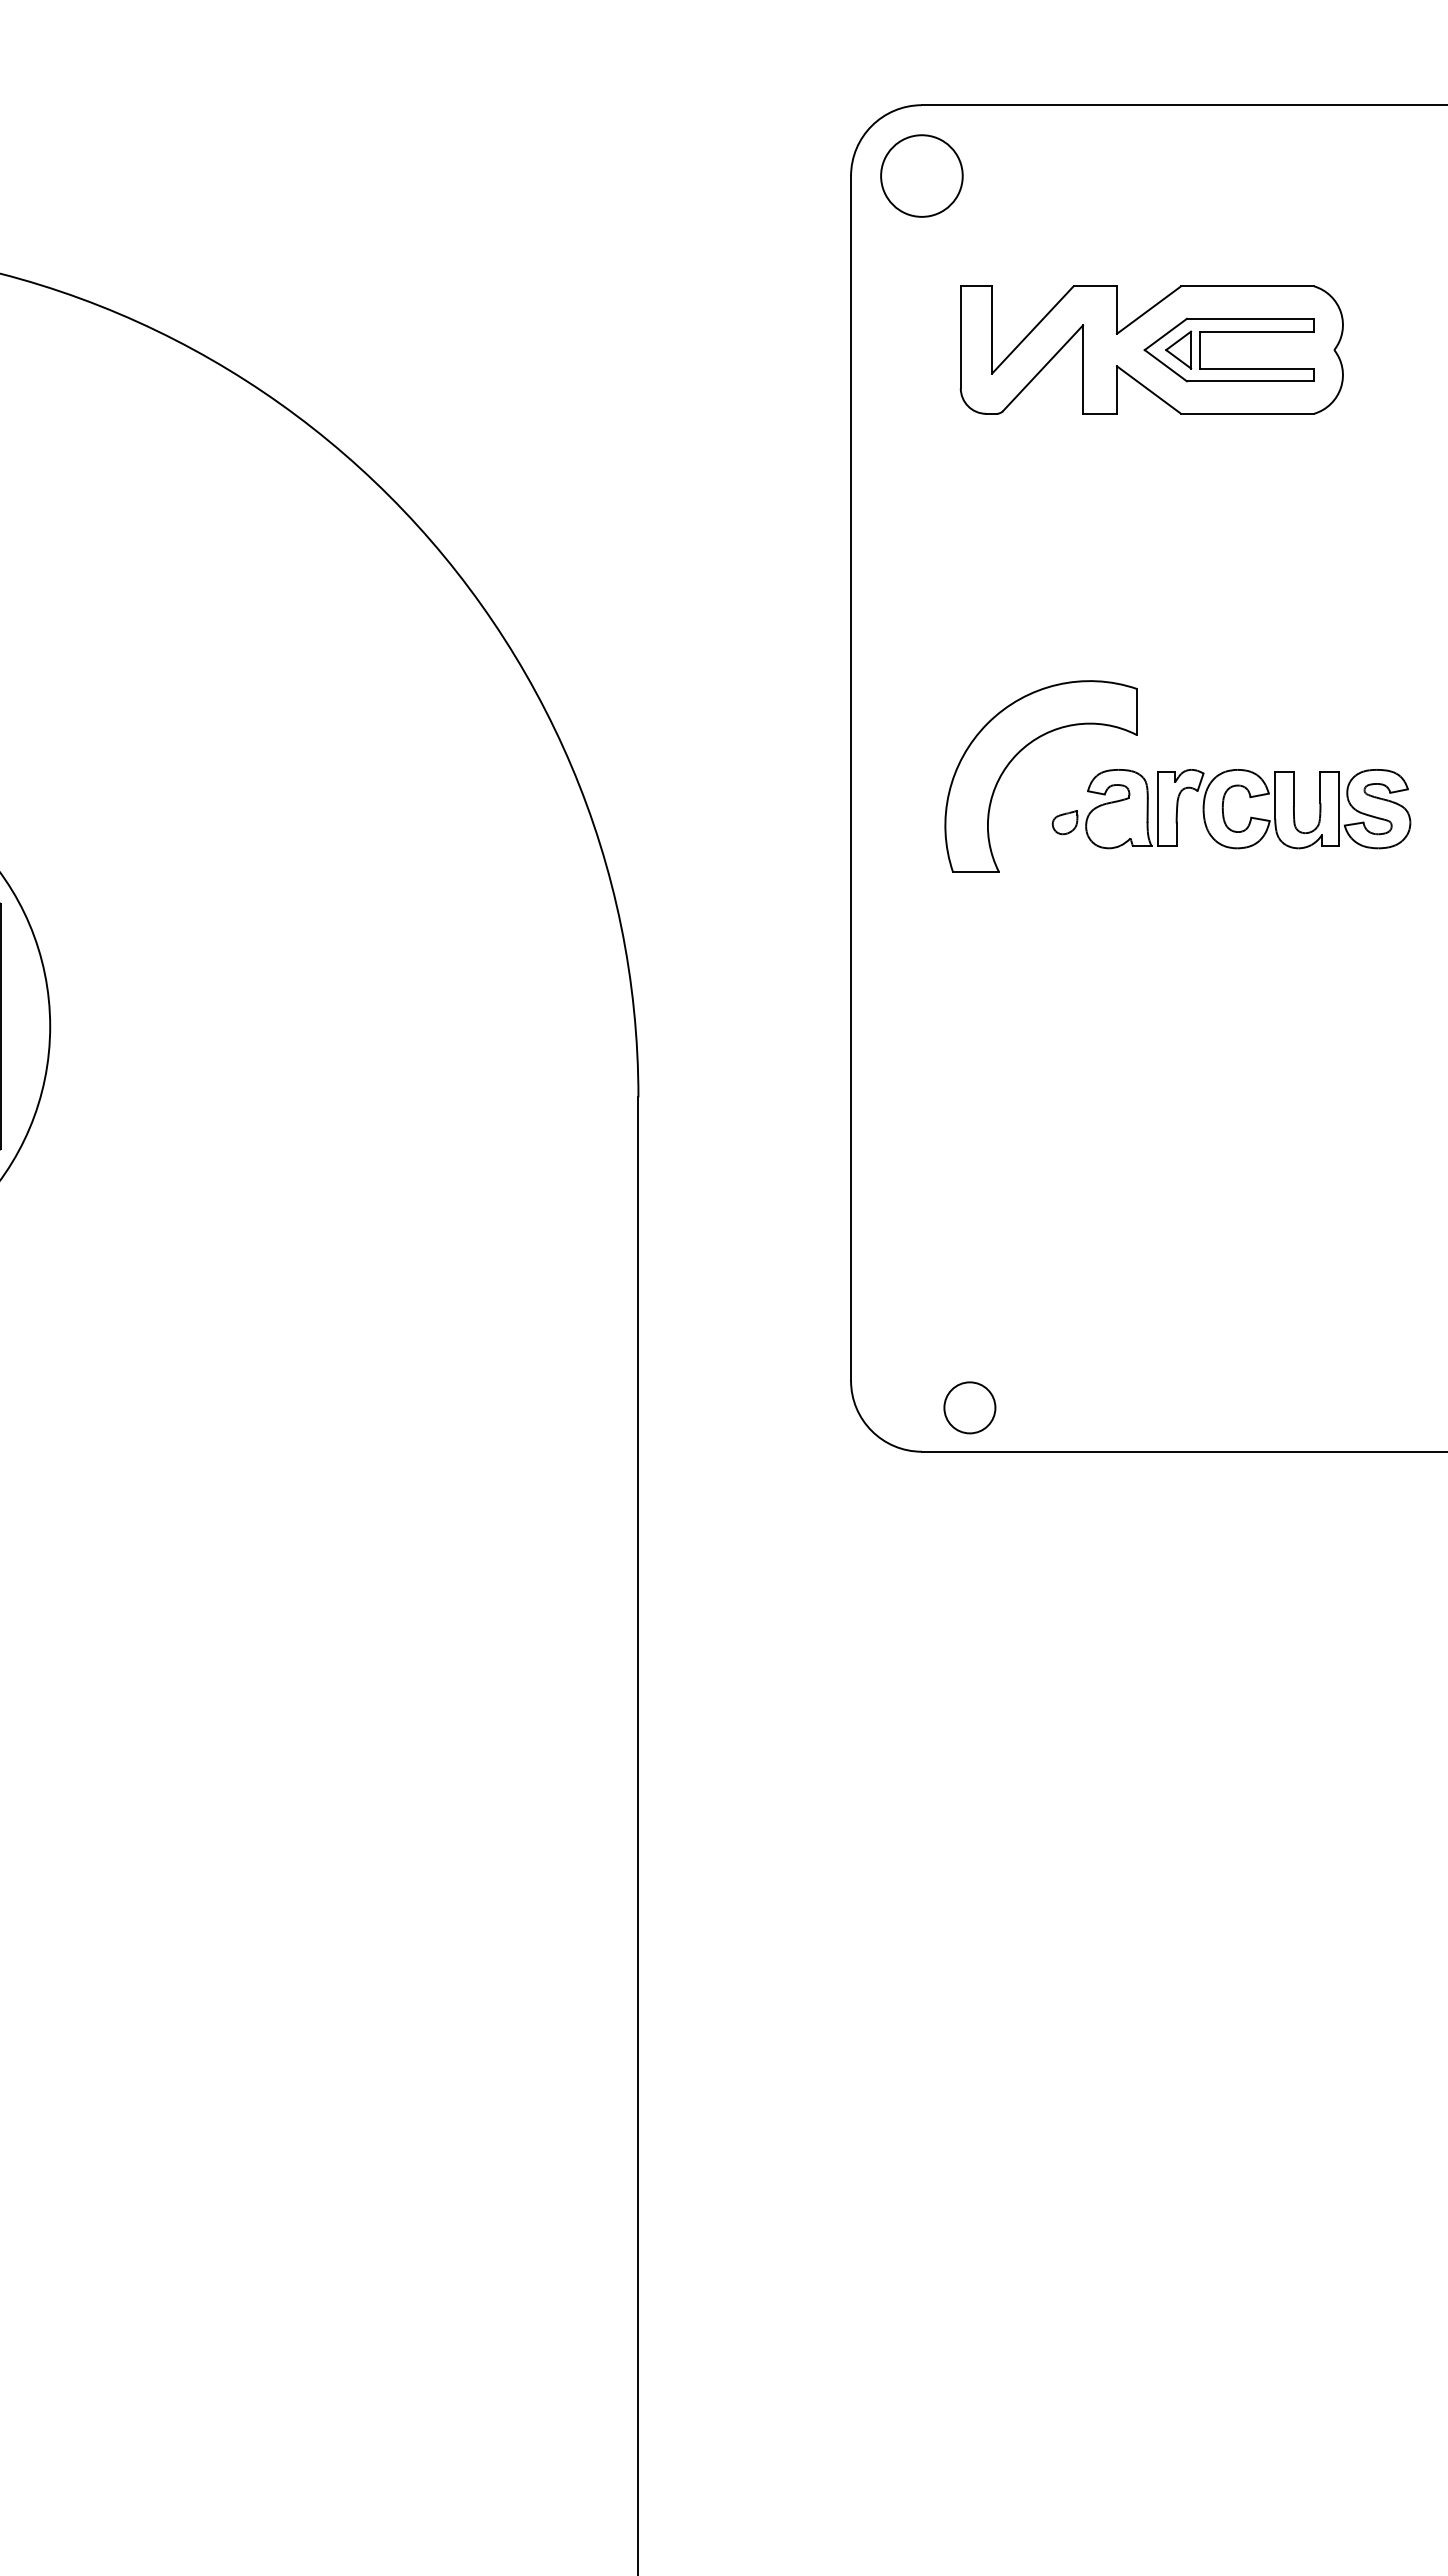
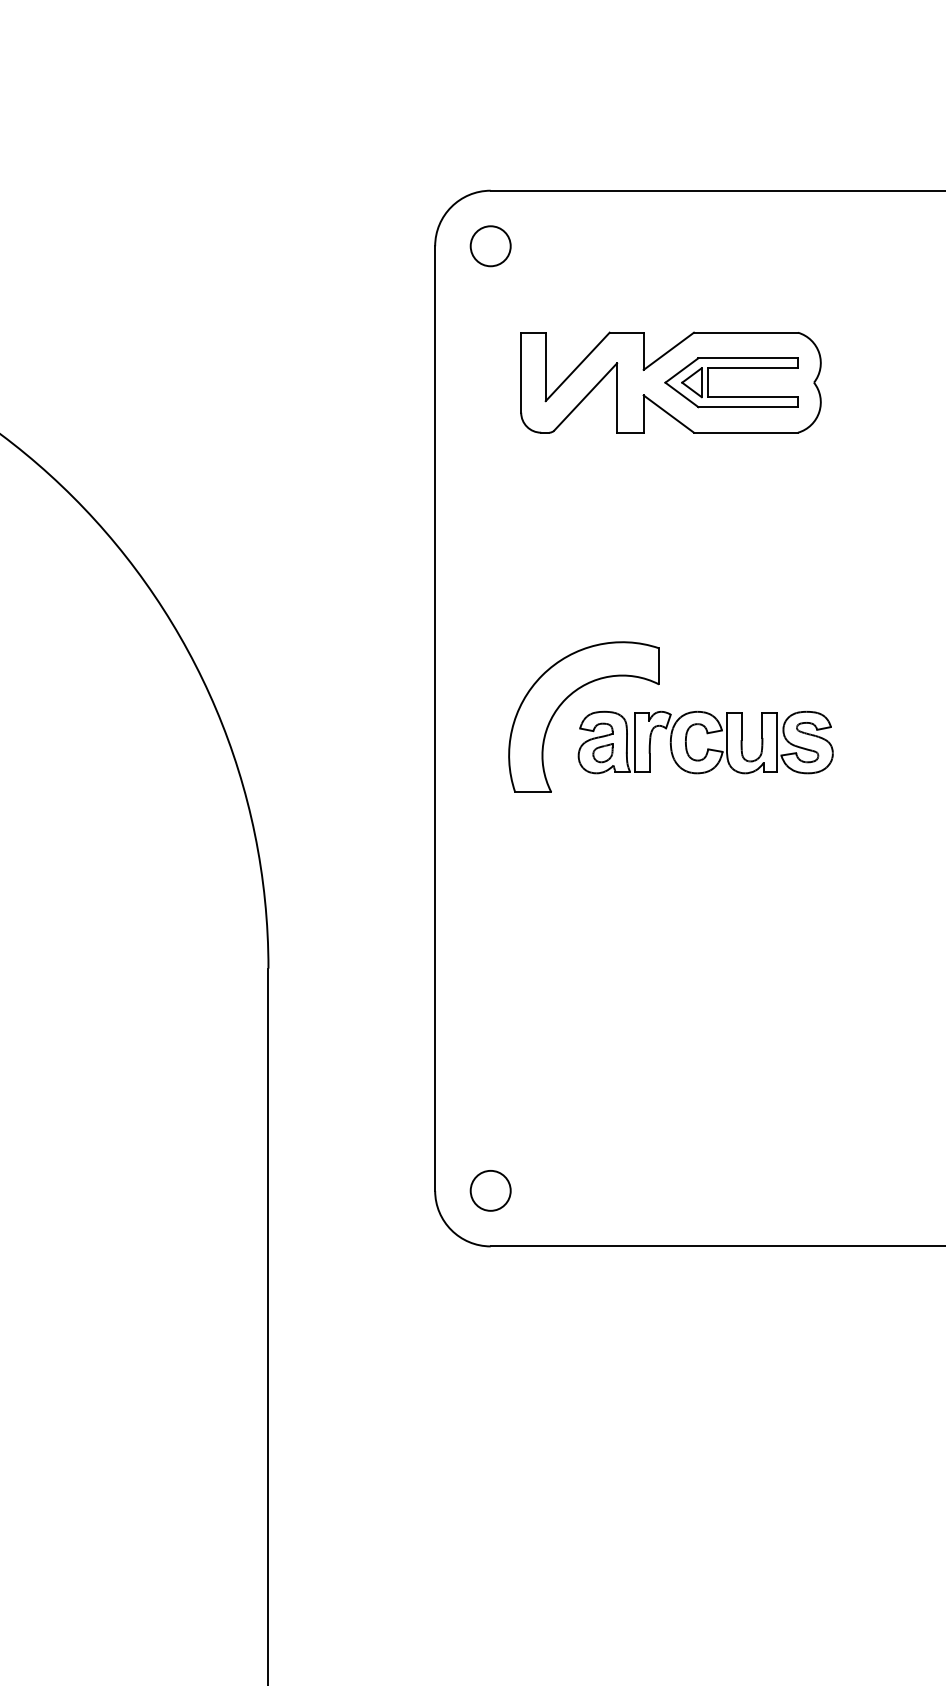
circle: (921, 175) -> (490, 245), size x0.62
part: (1250, 816) -> (707, 748), moved
circle: (969, 1407) -> (490, 1190), moved

